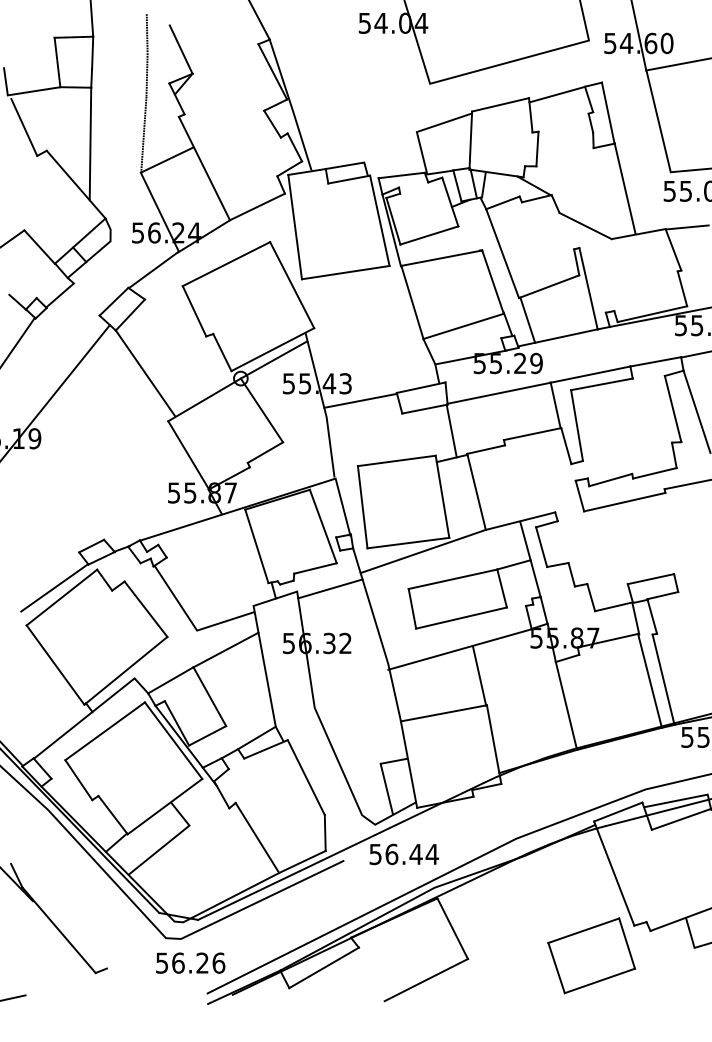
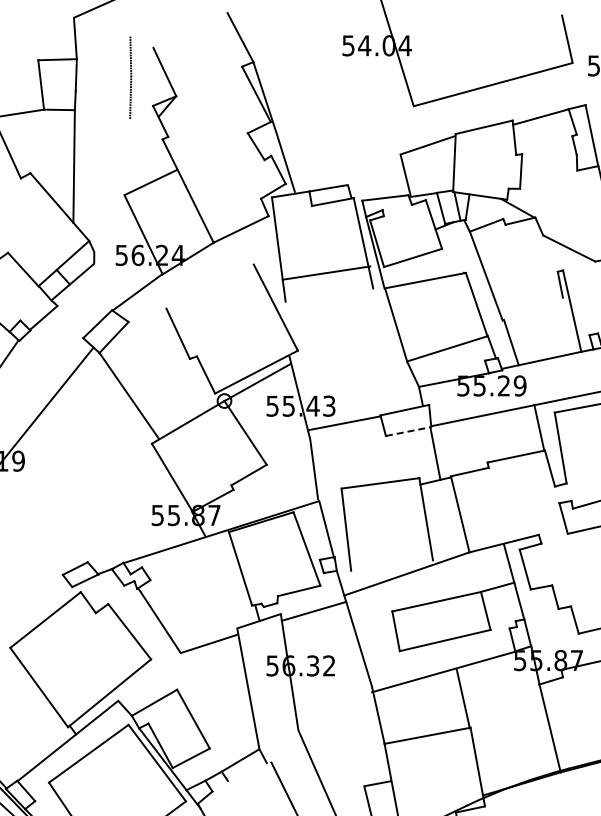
line: (143, 134) -> (127, 156), removed
line: (226, 264) -> (210, 286), removed
line: (345, 272) -> (326, 272), moved
line: (549, 286) -> (533, 308), removed
line: (425, 409) -> (409, 431), solid -> dashed
line: (408, 542) -> (392, 564), removed
line: (54, 587) -> (38, 609), removed
line: (225, 649) -> (209, 671), removed
line: (265, 749) -> (249, 771), removed

